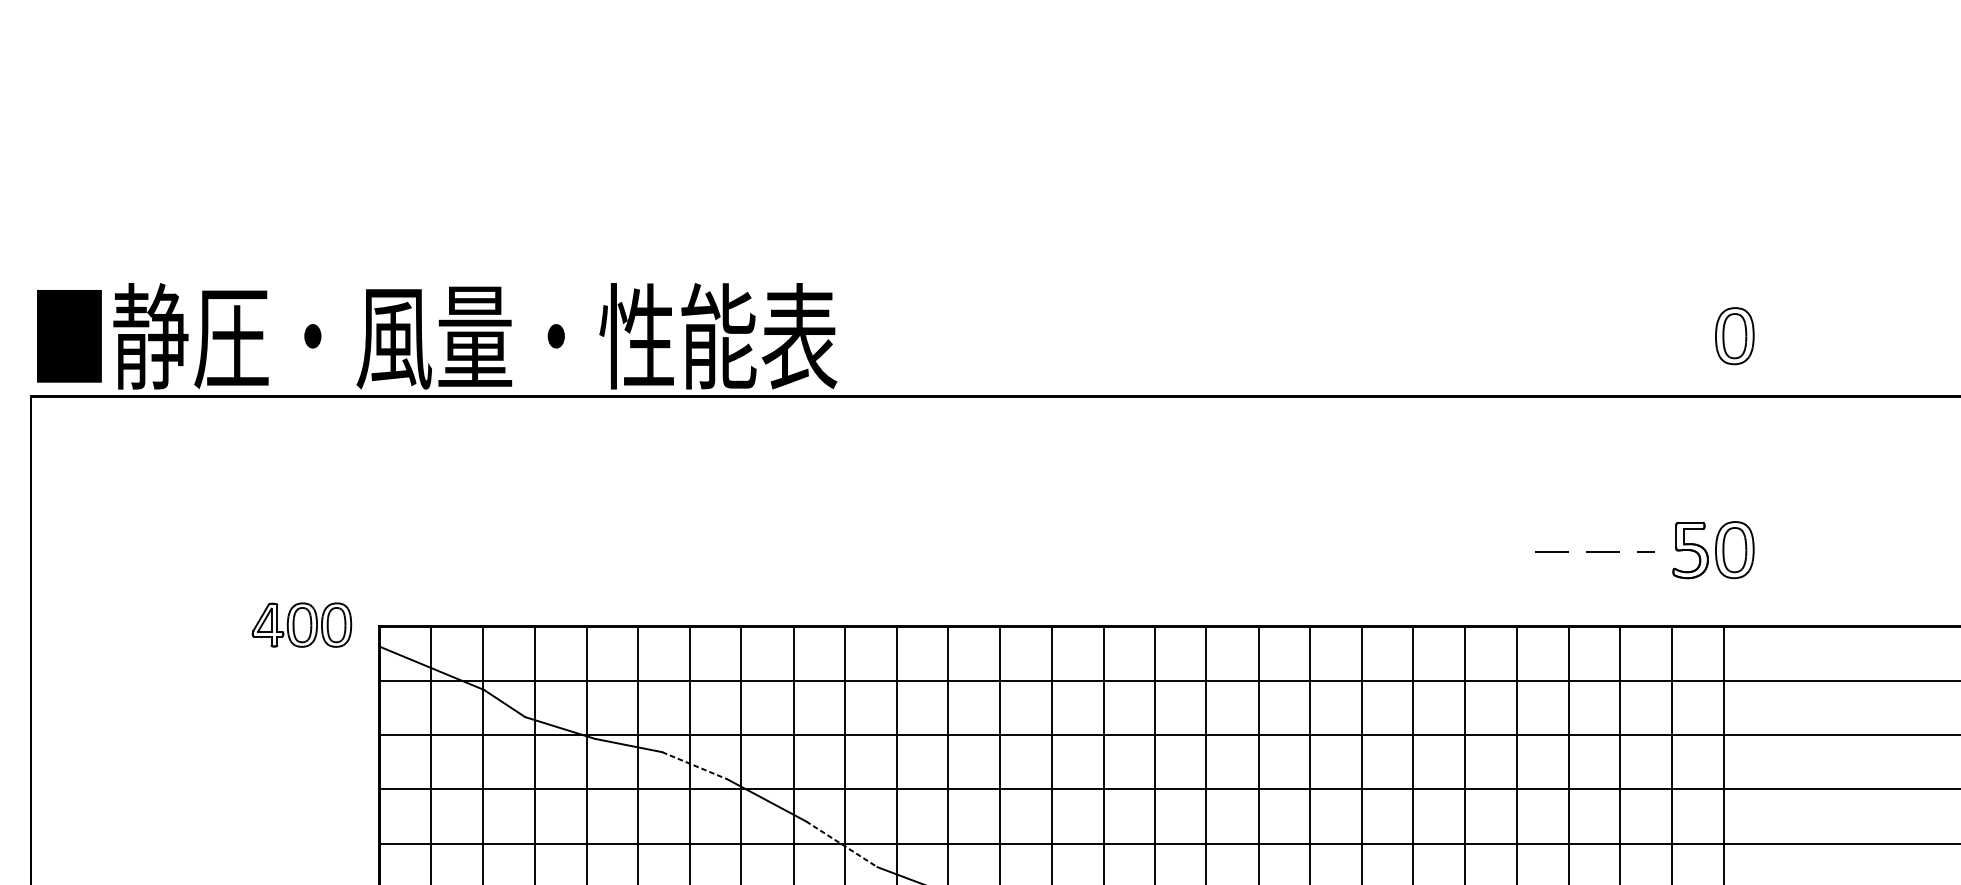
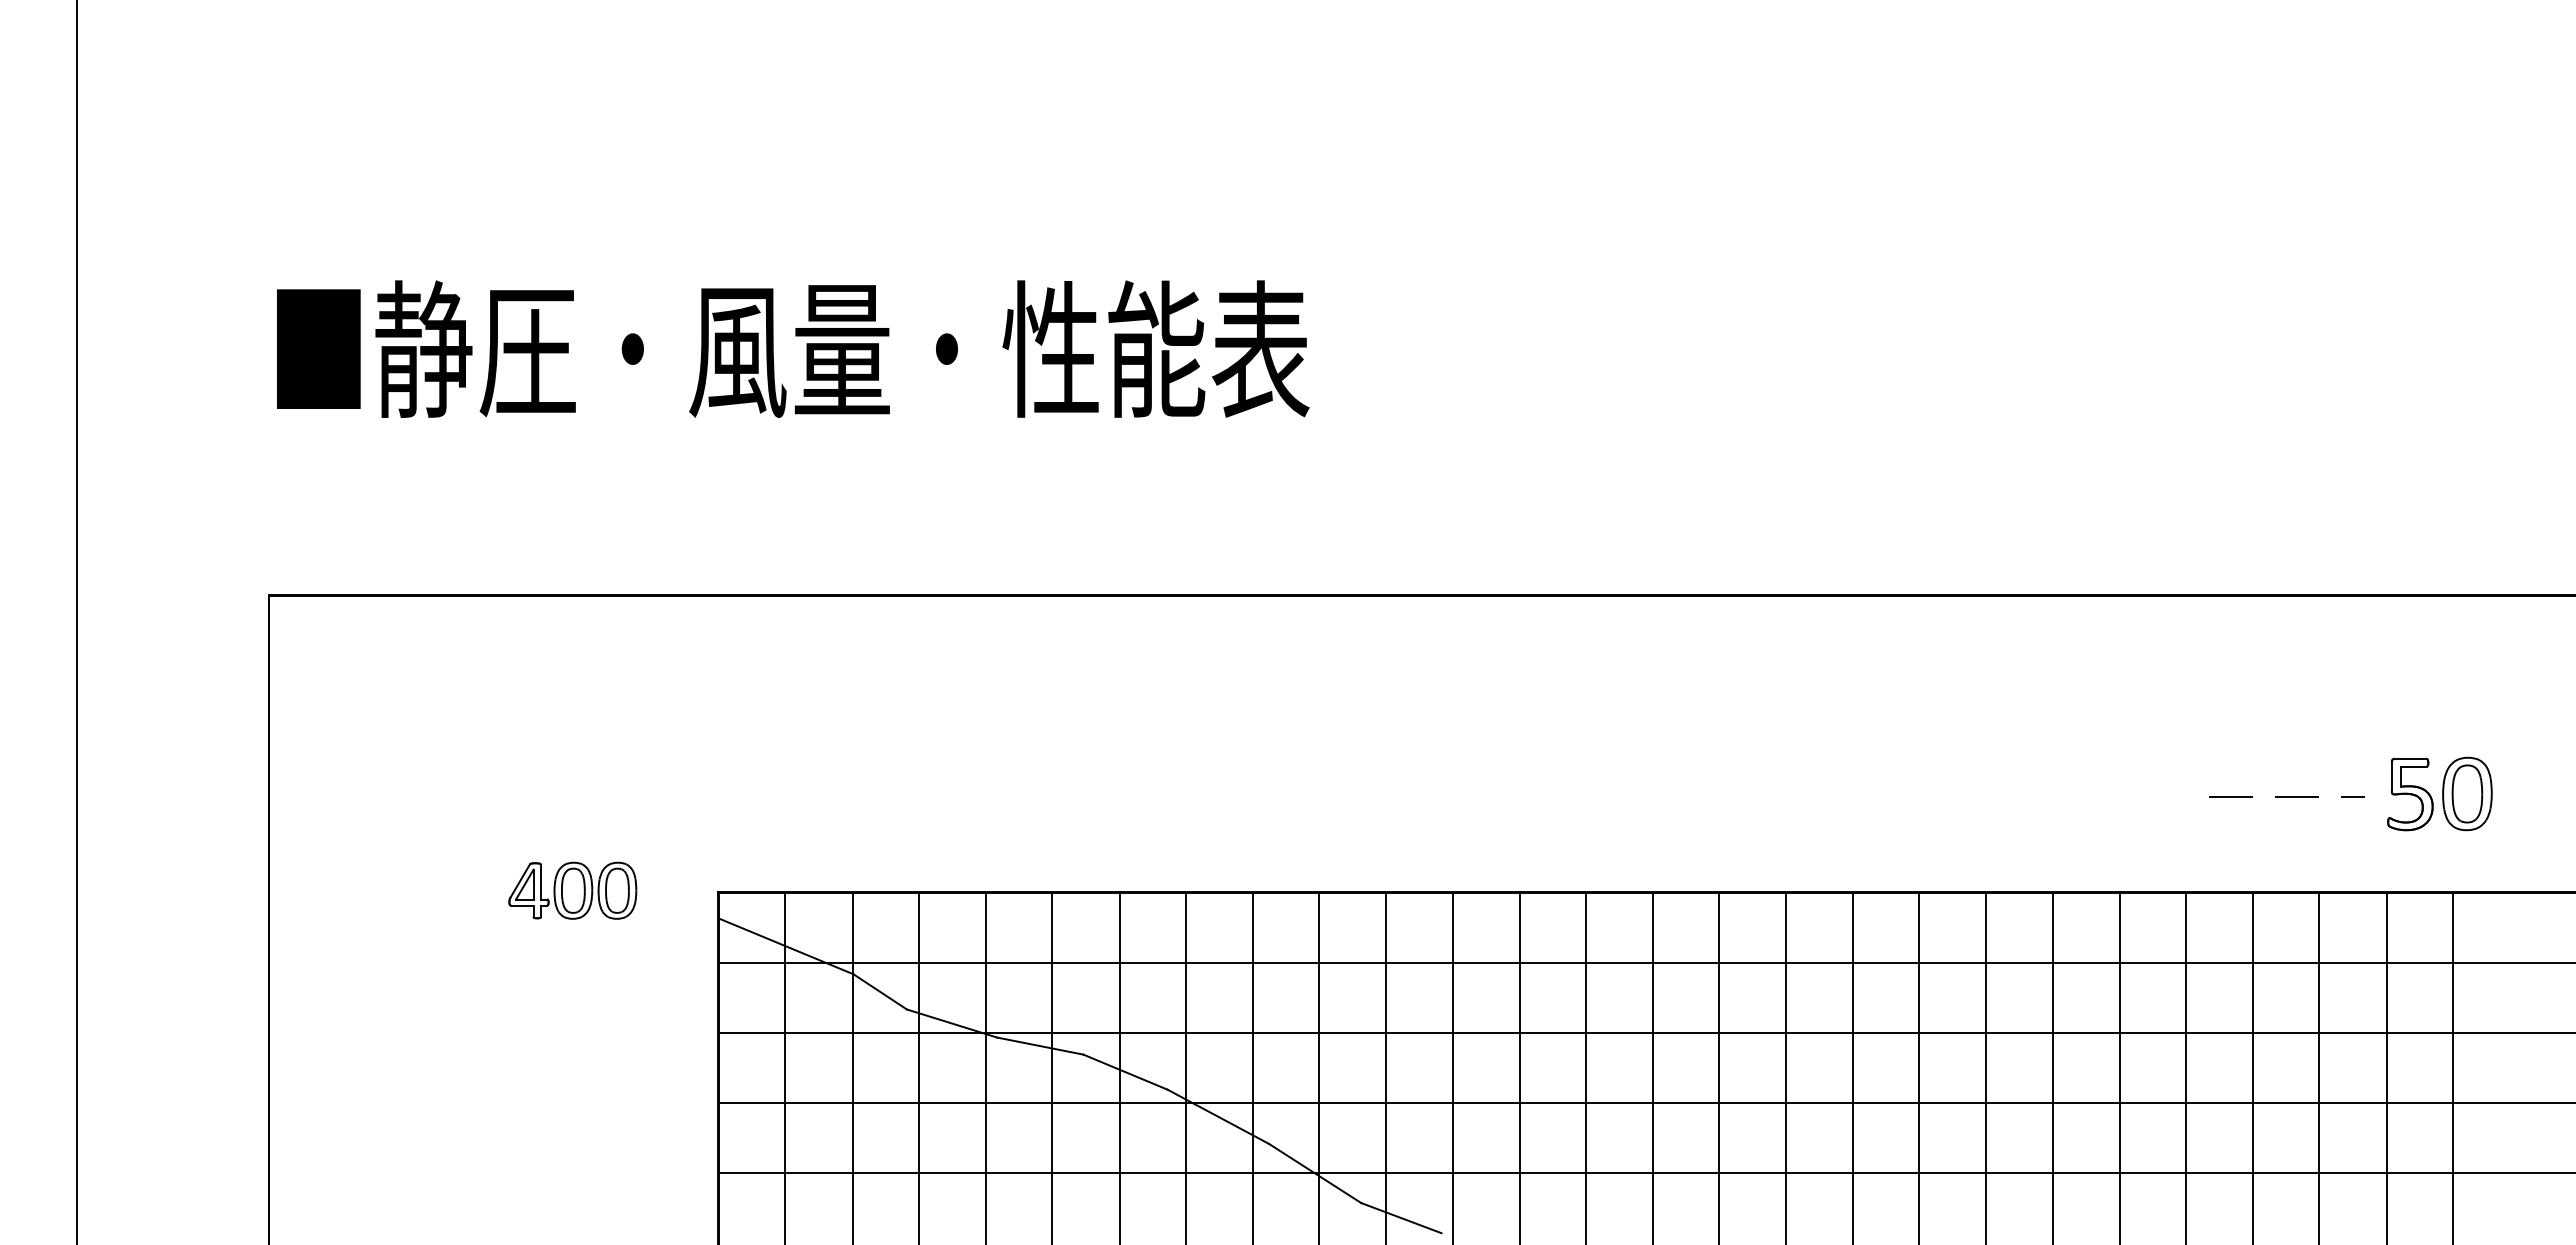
text: (437, 335) -> (793, 348), moved
part: (1734, 335) -> (2467, 517), removed
part: (301, 624) -> (572, 890), moved
line: (694, 765) -> (1125, 1072), dashed -> solid
line: (841, 844) -> (1315, 1173), dashed -> solid

